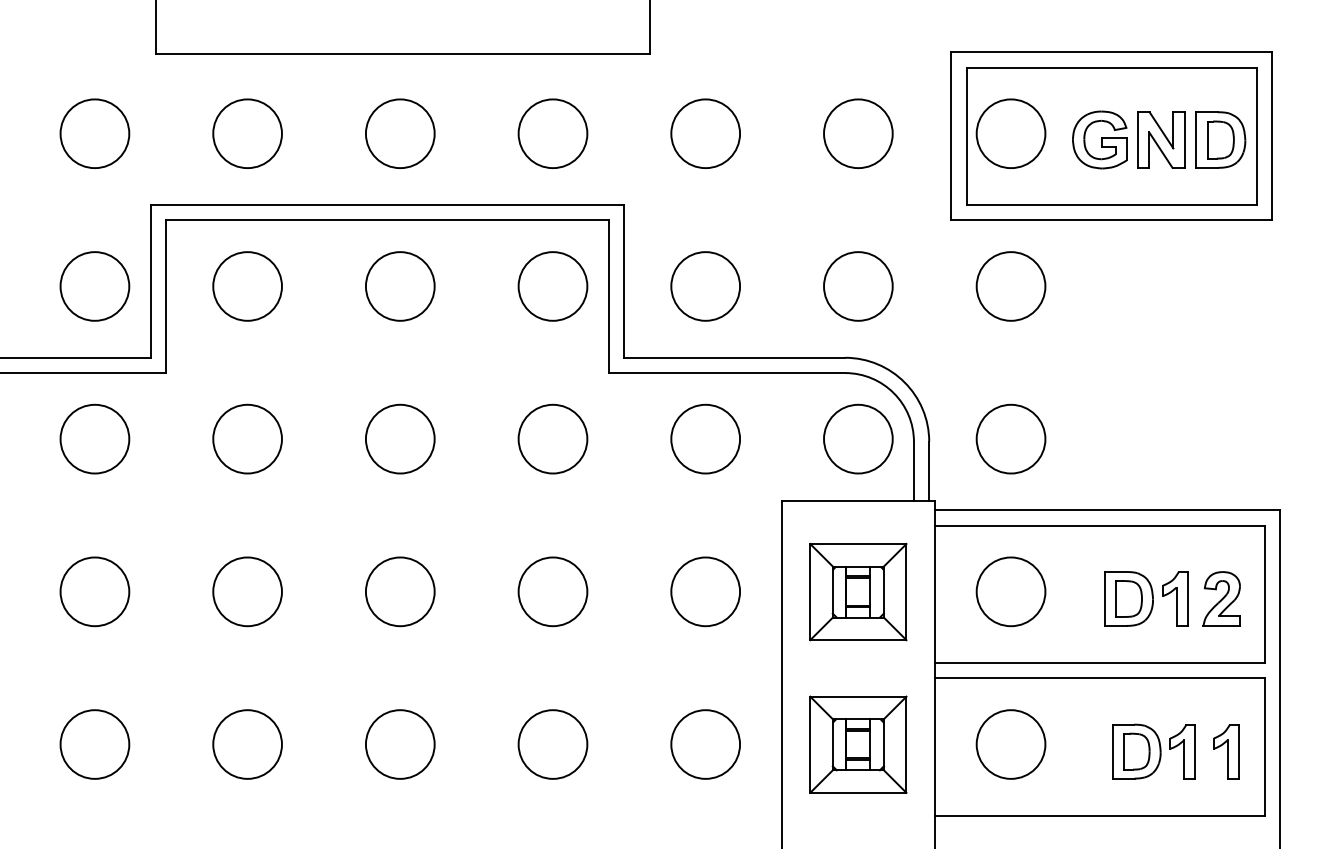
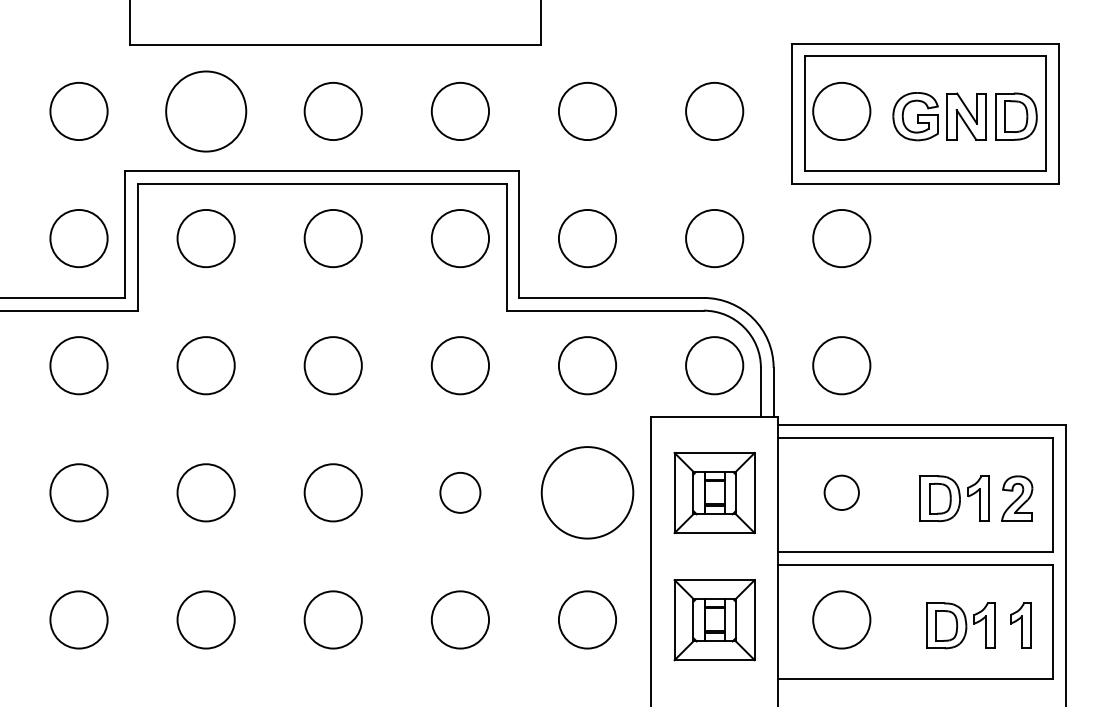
circle: (247, 133) -> (206, 111), size x1.4
circle: (552, 591) -> (459, 492), size x0.7
circle: (705, 591) -> (587, 492), size x1.6
circle: (1010, 591) -> (841, 492), size x0.6

